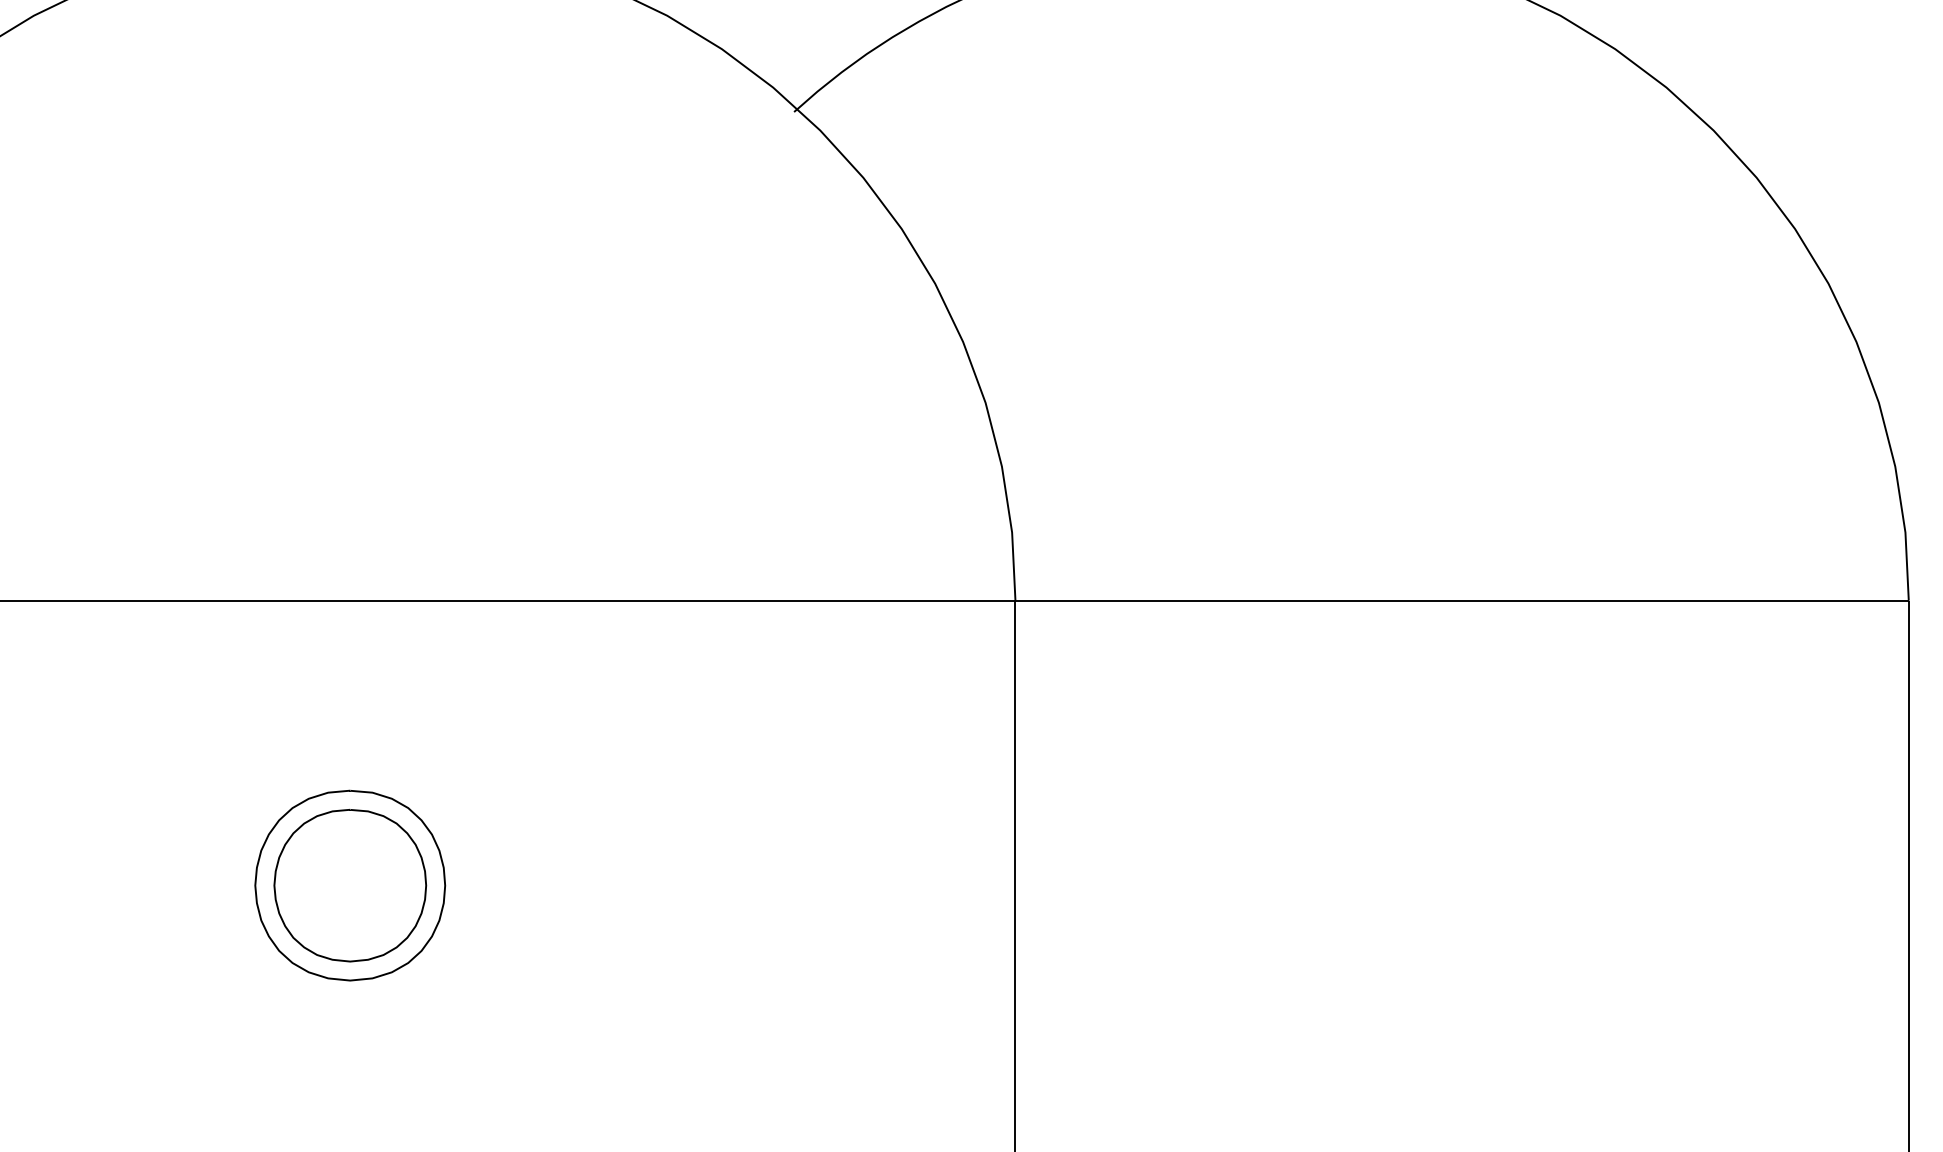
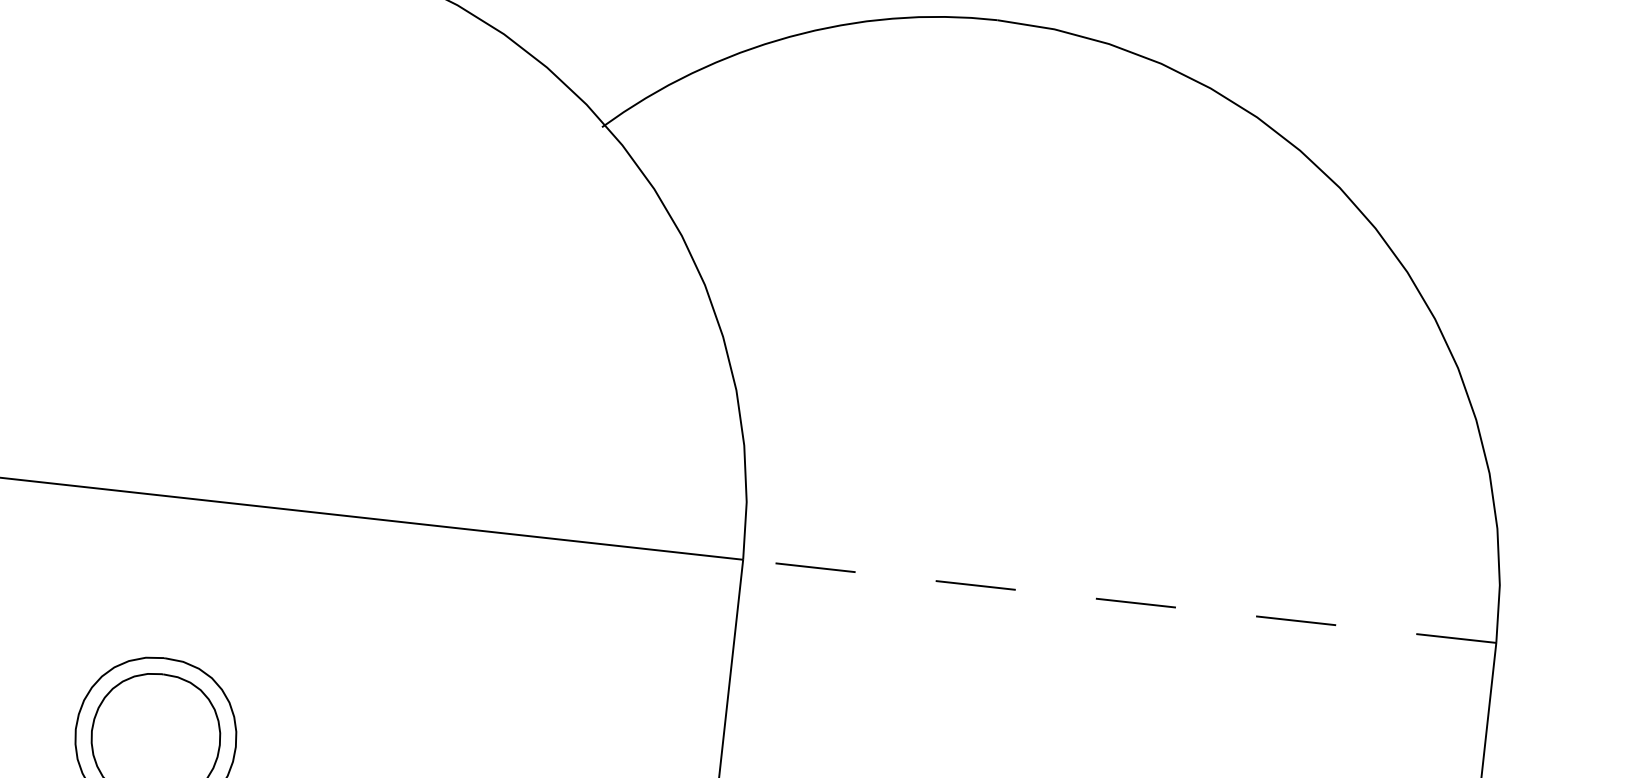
line: (1462, 600) -> (1120, 601), solid -> dashed

